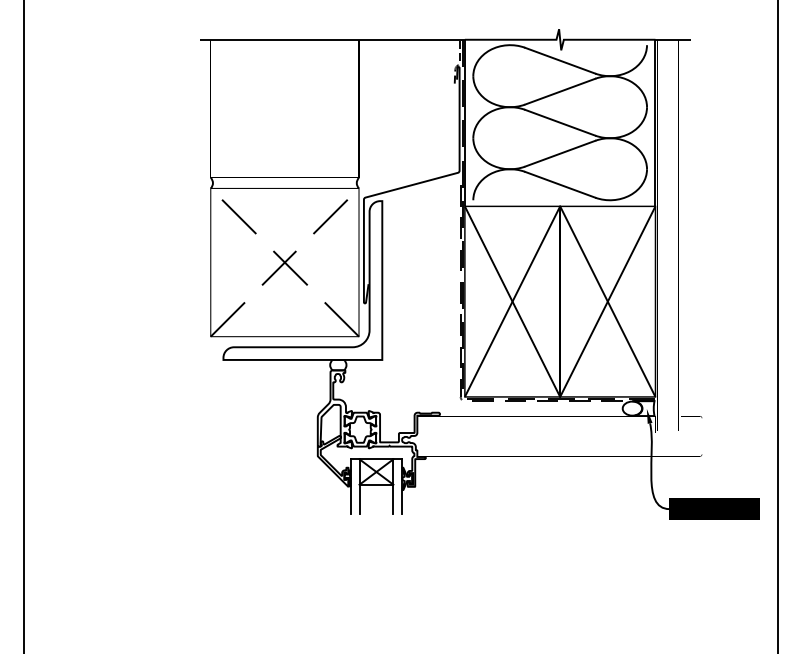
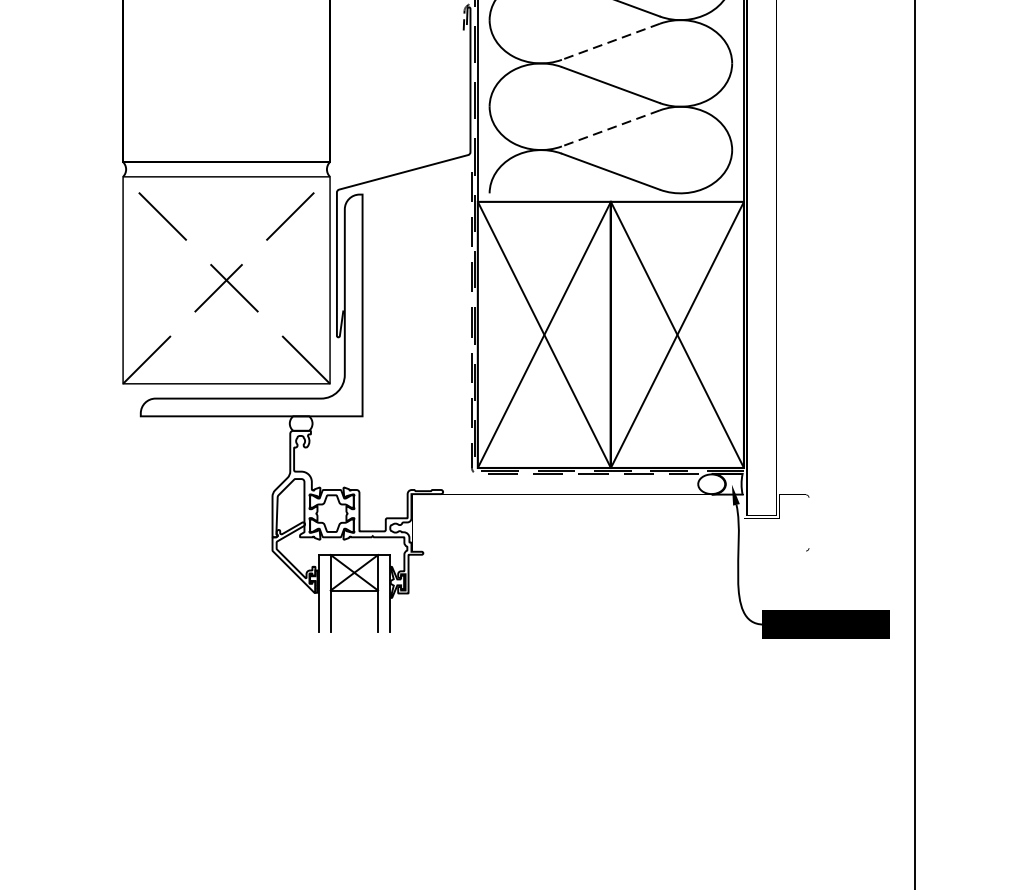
line: (559, 91) -> (609, 41), solid -> dashed
line: (559, 153) -> (609, 128), solid -> dashed

